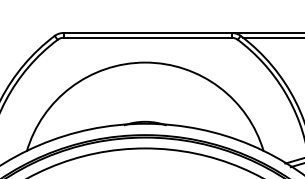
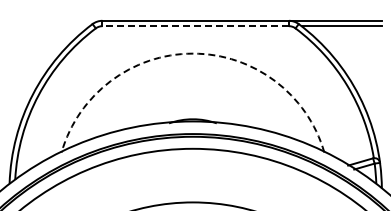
line: (147, 38) -> (195, 26), solid -> dashed
arc: (144, 62) -> (192, 53), solid -> dashed

